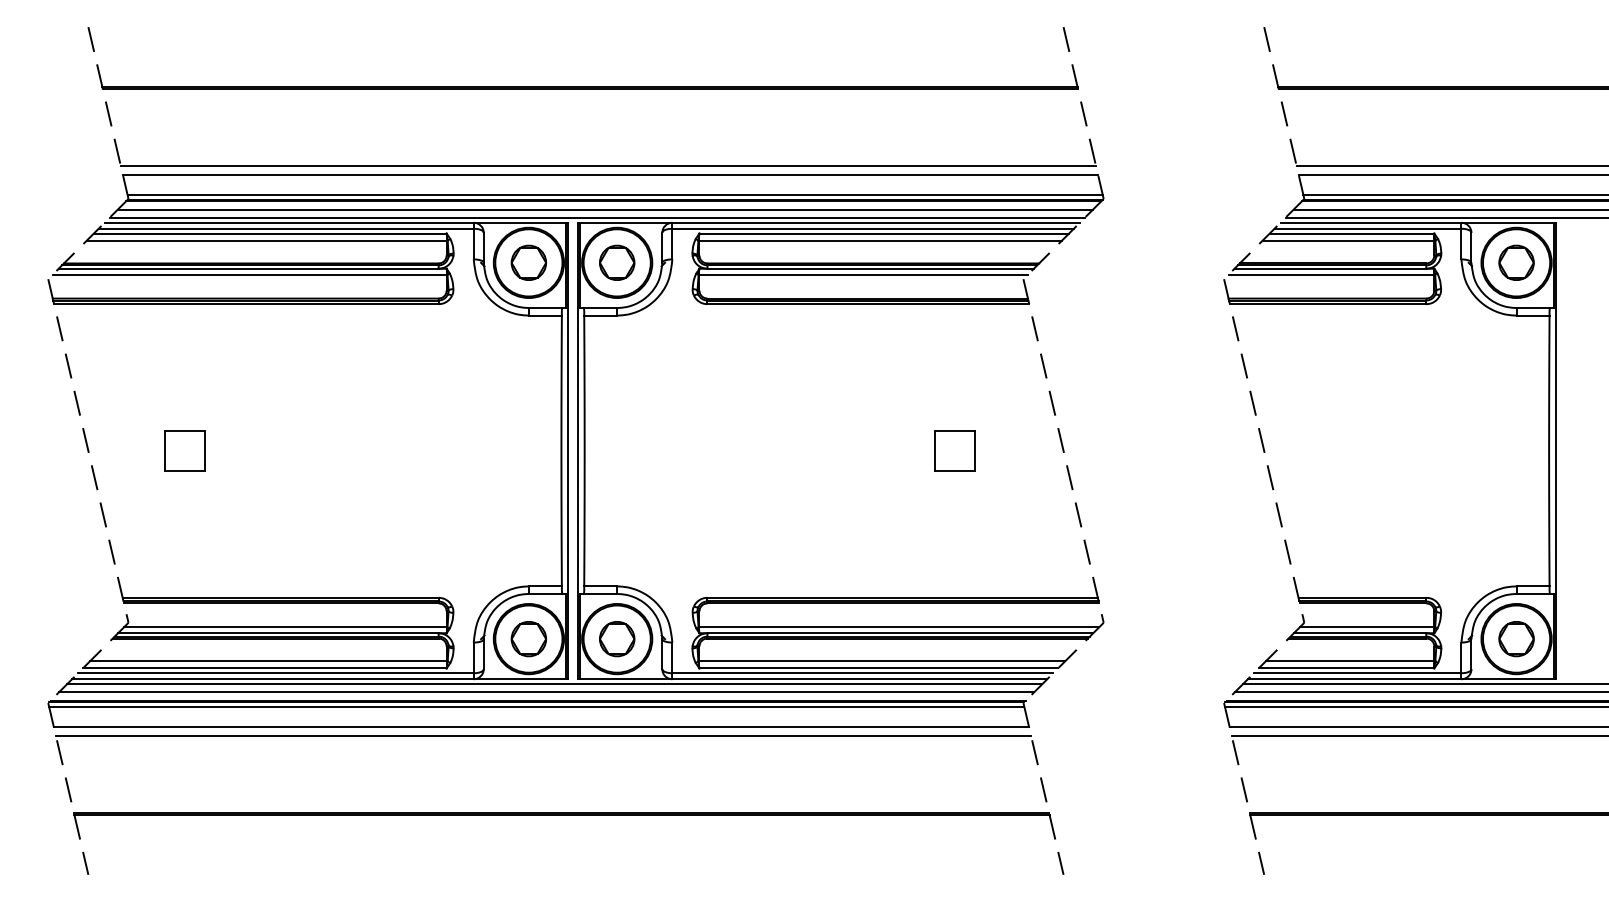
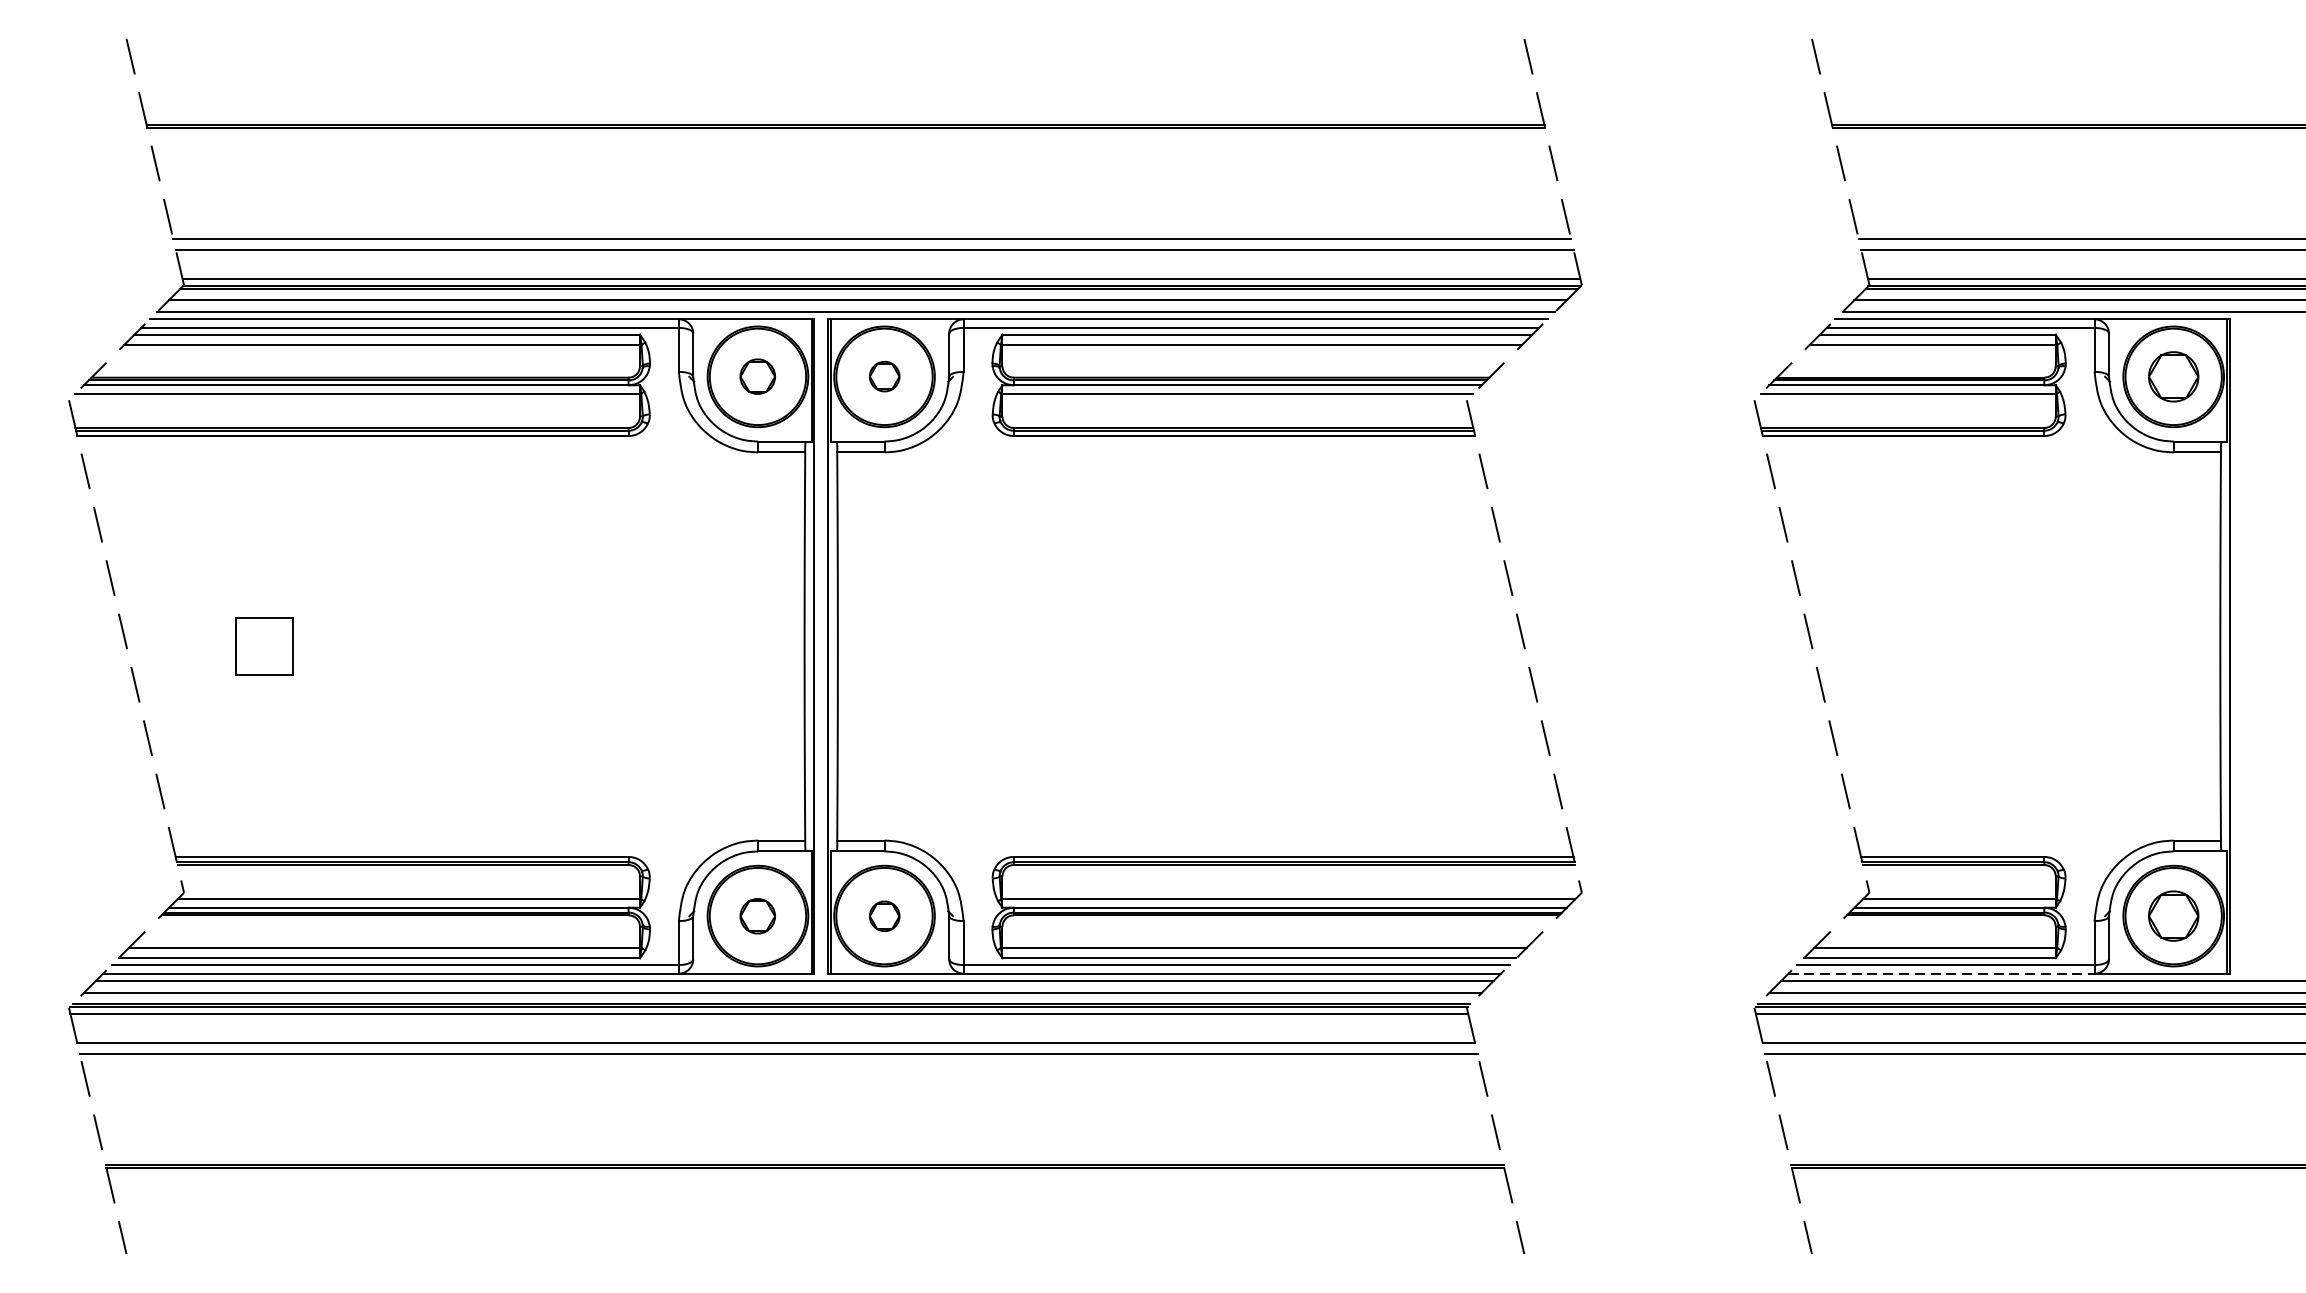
part: (528, 262) -> (757, 376), size x0.7
part: (617, 262) -> (884, 376), size x0.6
part: (954, 450) -> (1368, 645), removed
part: (528, 639) -> (757, 916), size x0.7
part: (617, 639) -> (884, 916), size x0.6
line: (1354, 679) -> (1941, 974), solid -> dashed

